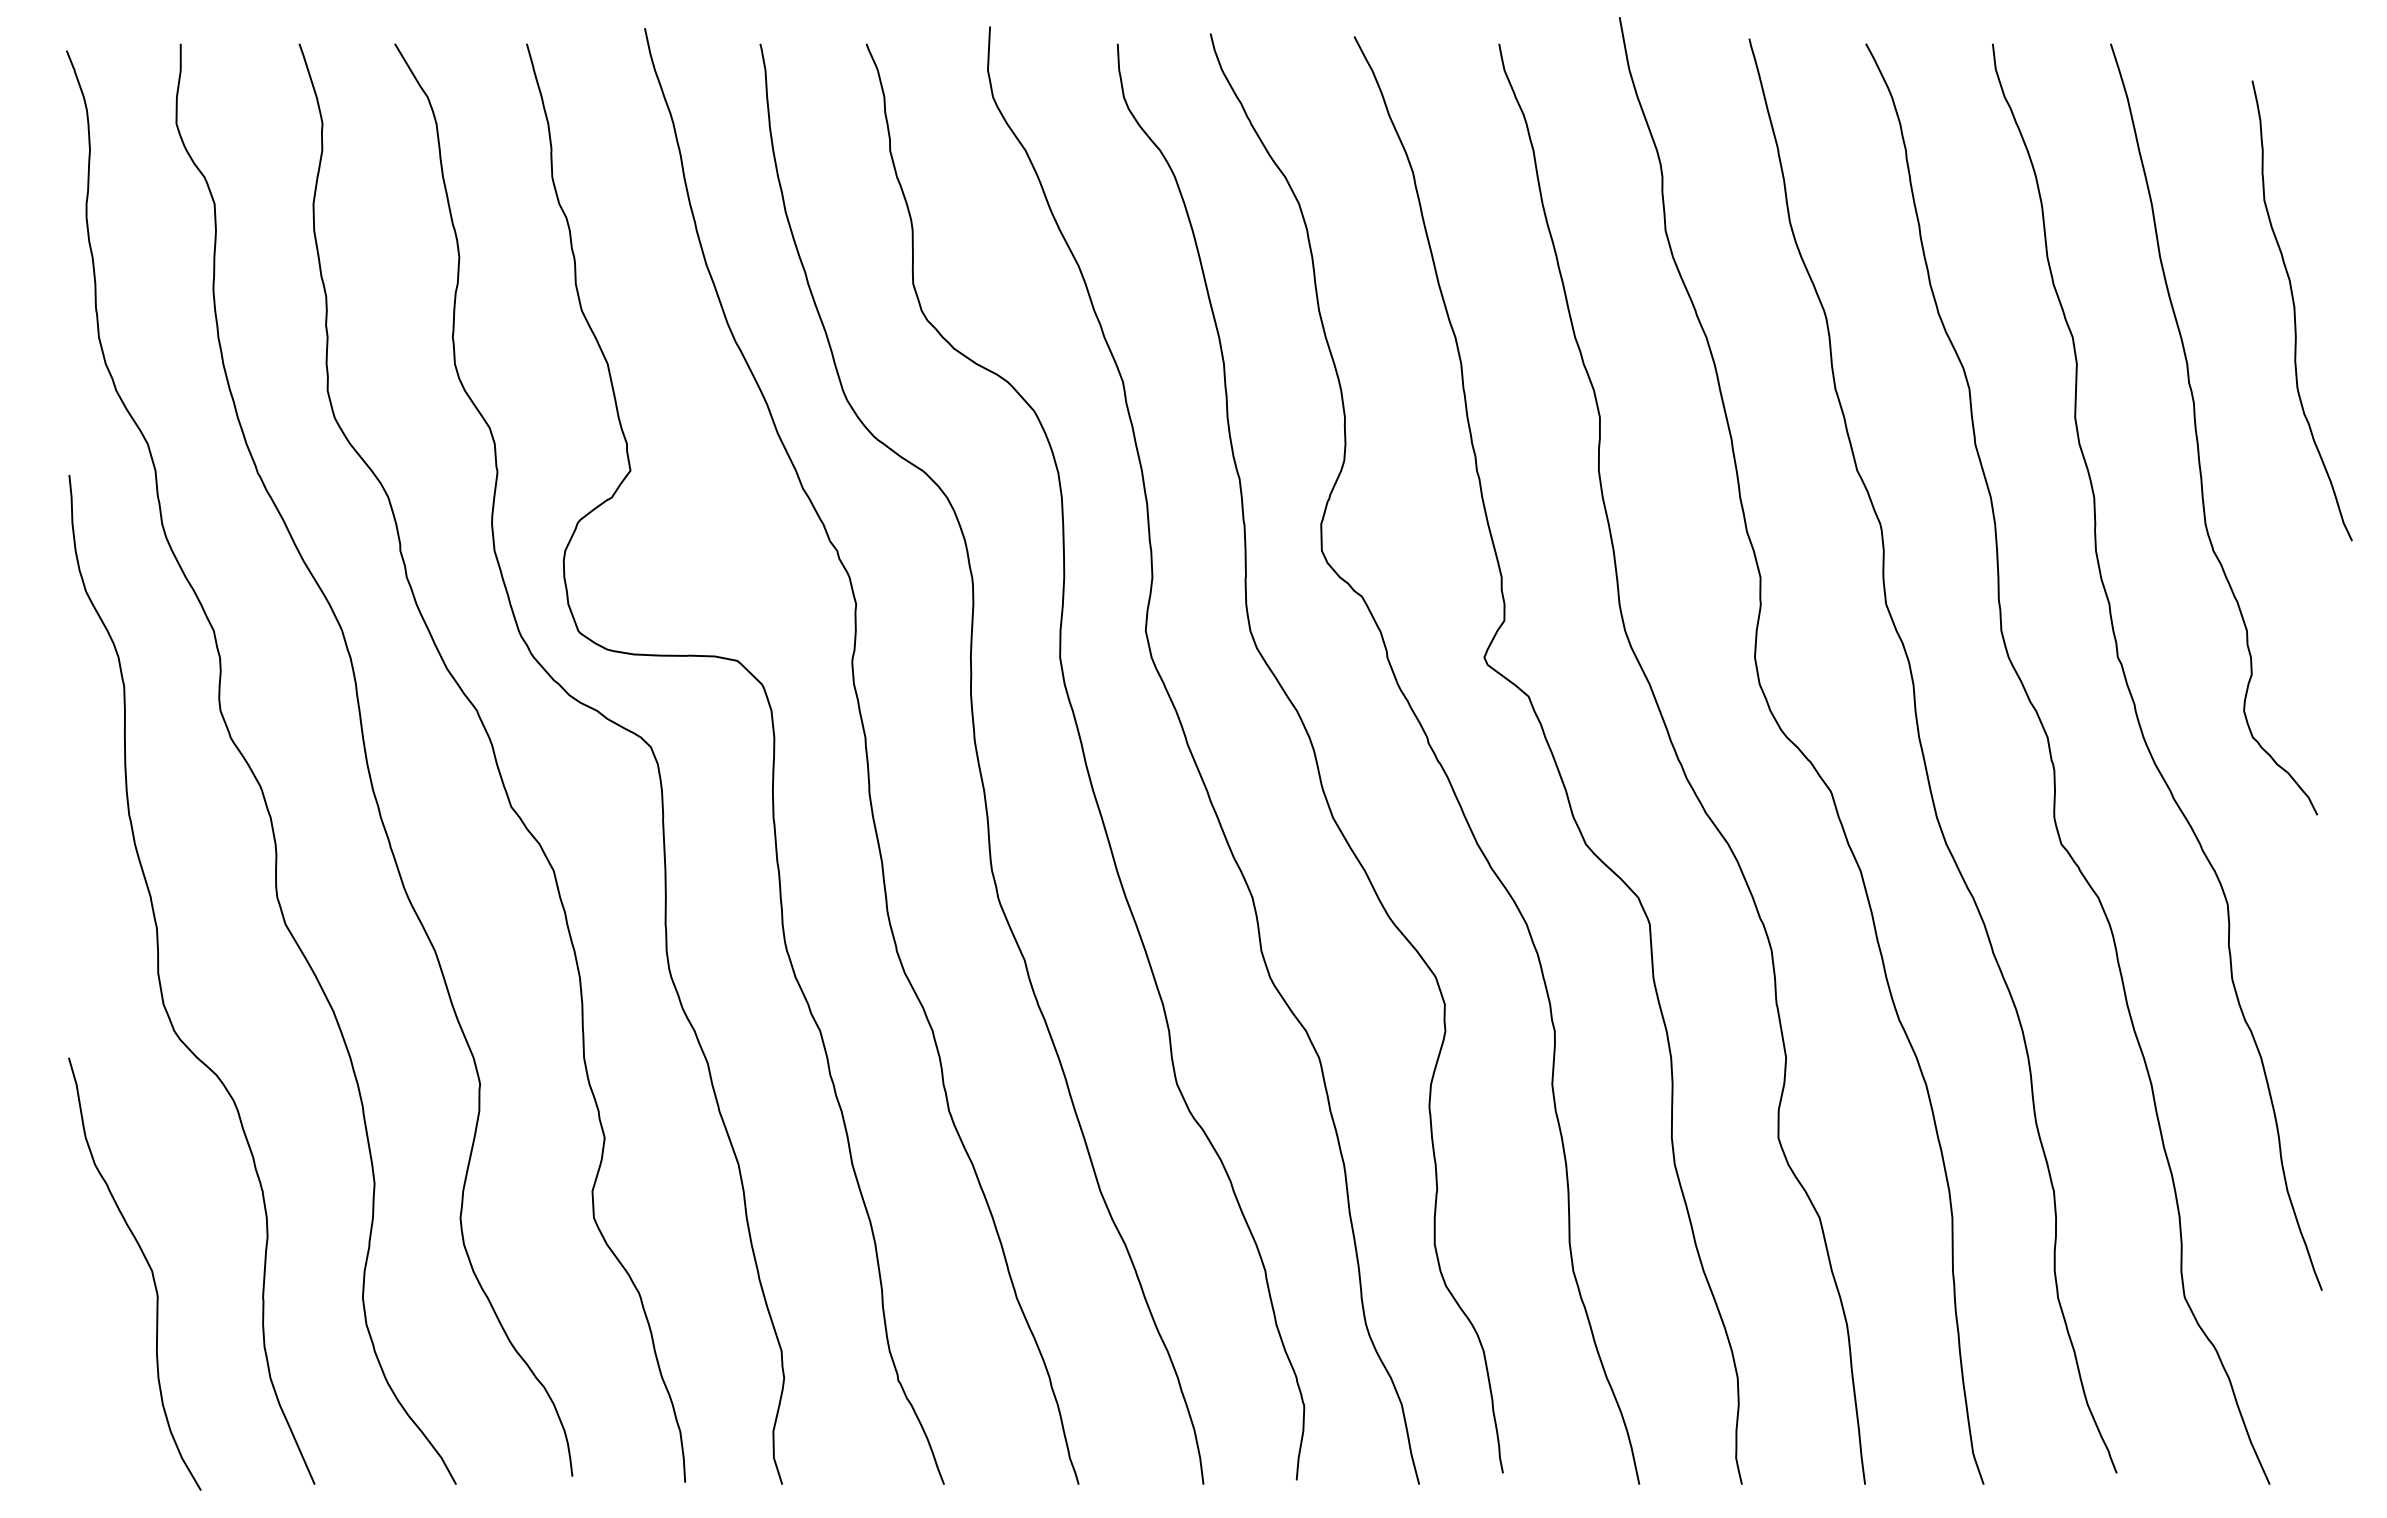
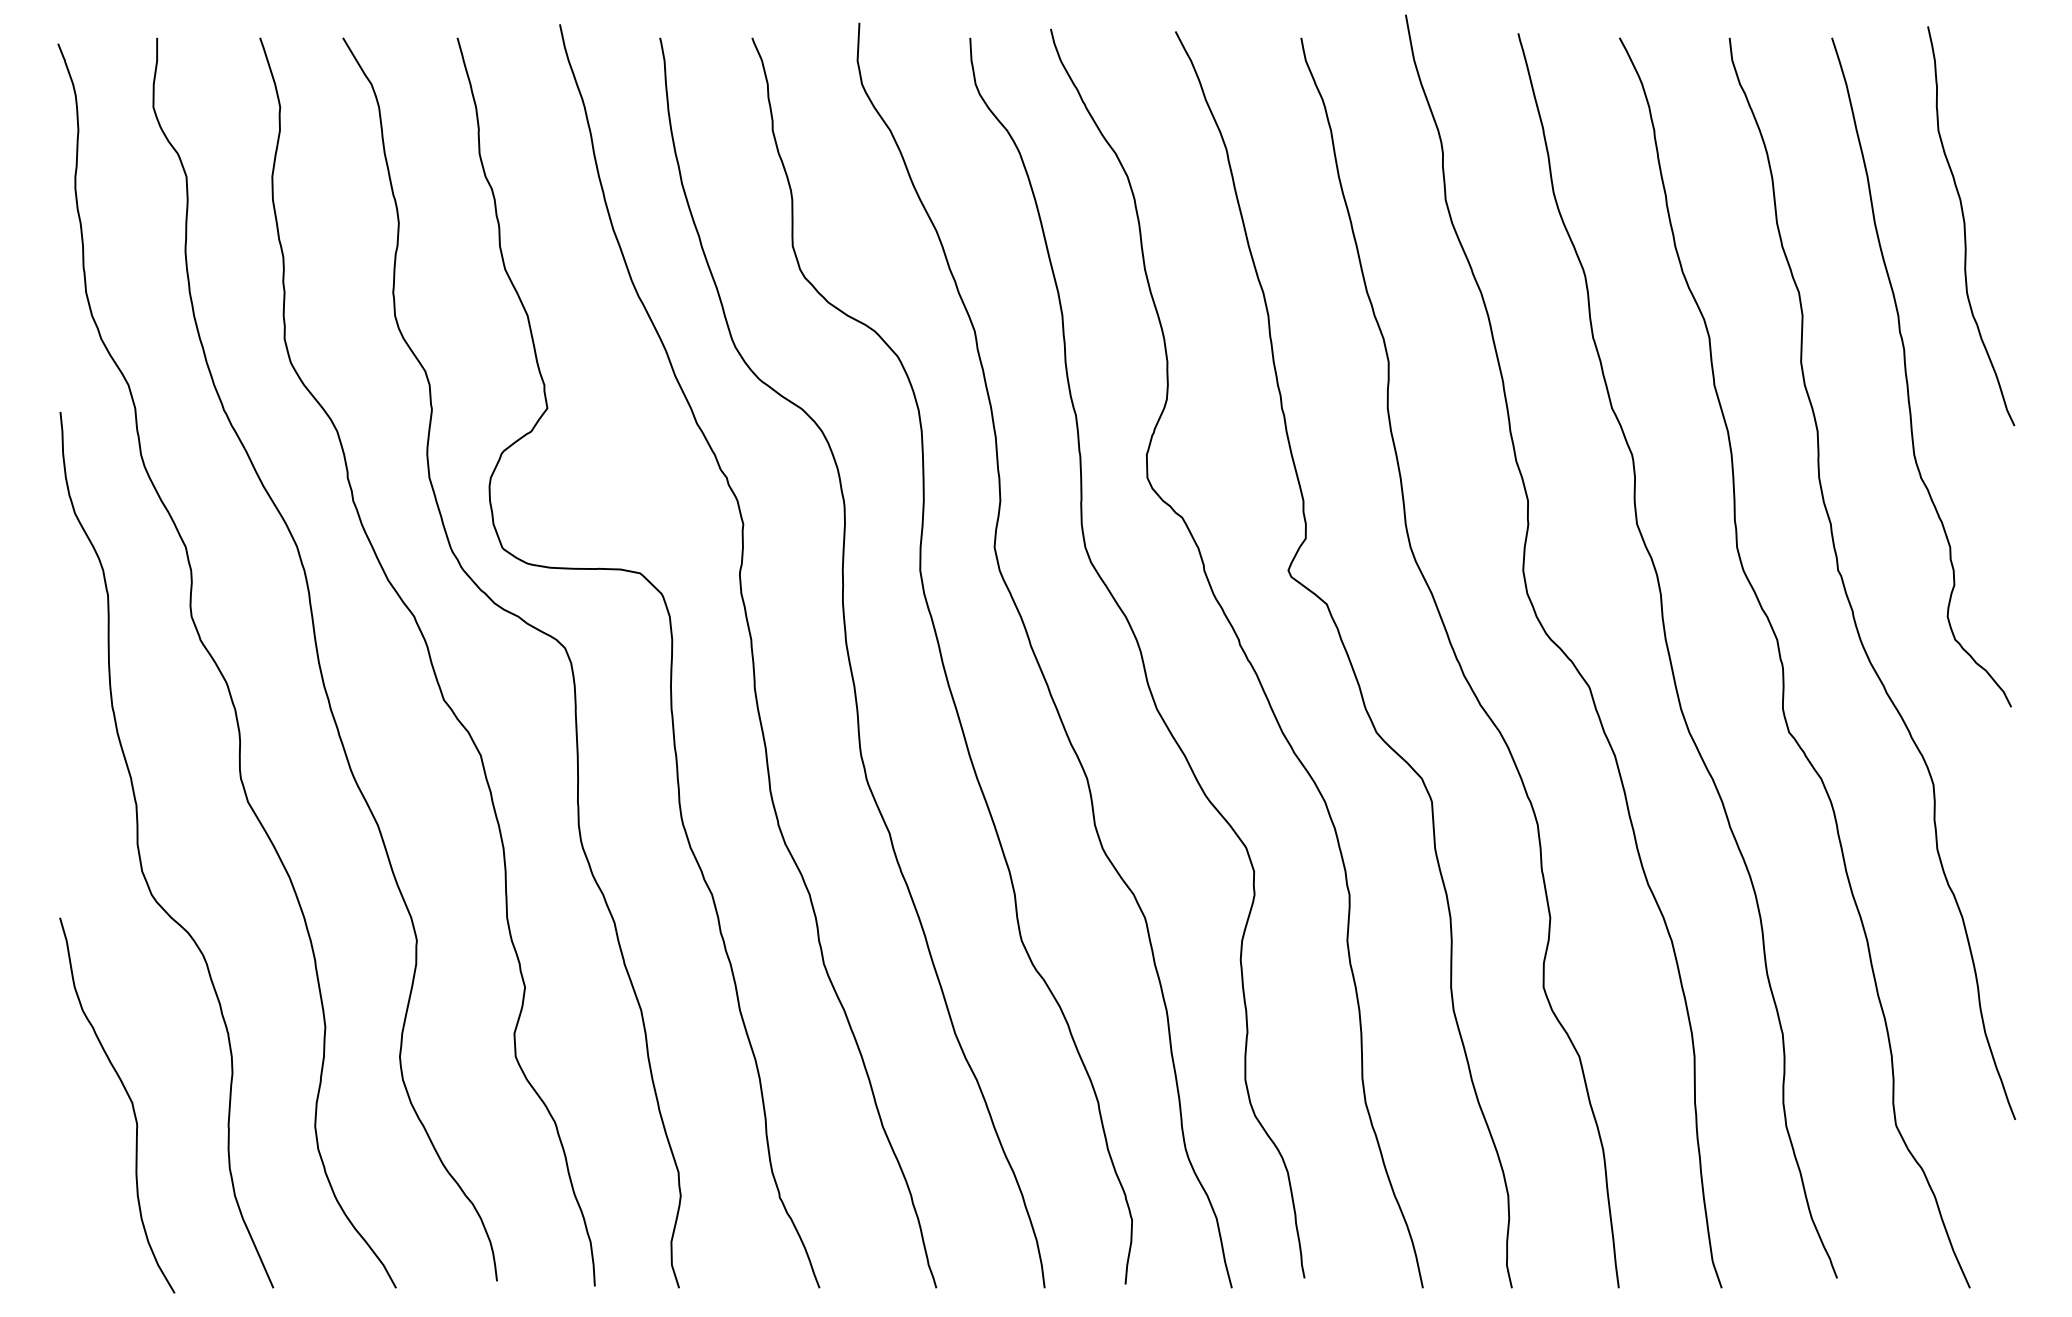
curve: (2295, 310) -> (1965, 225), moved

